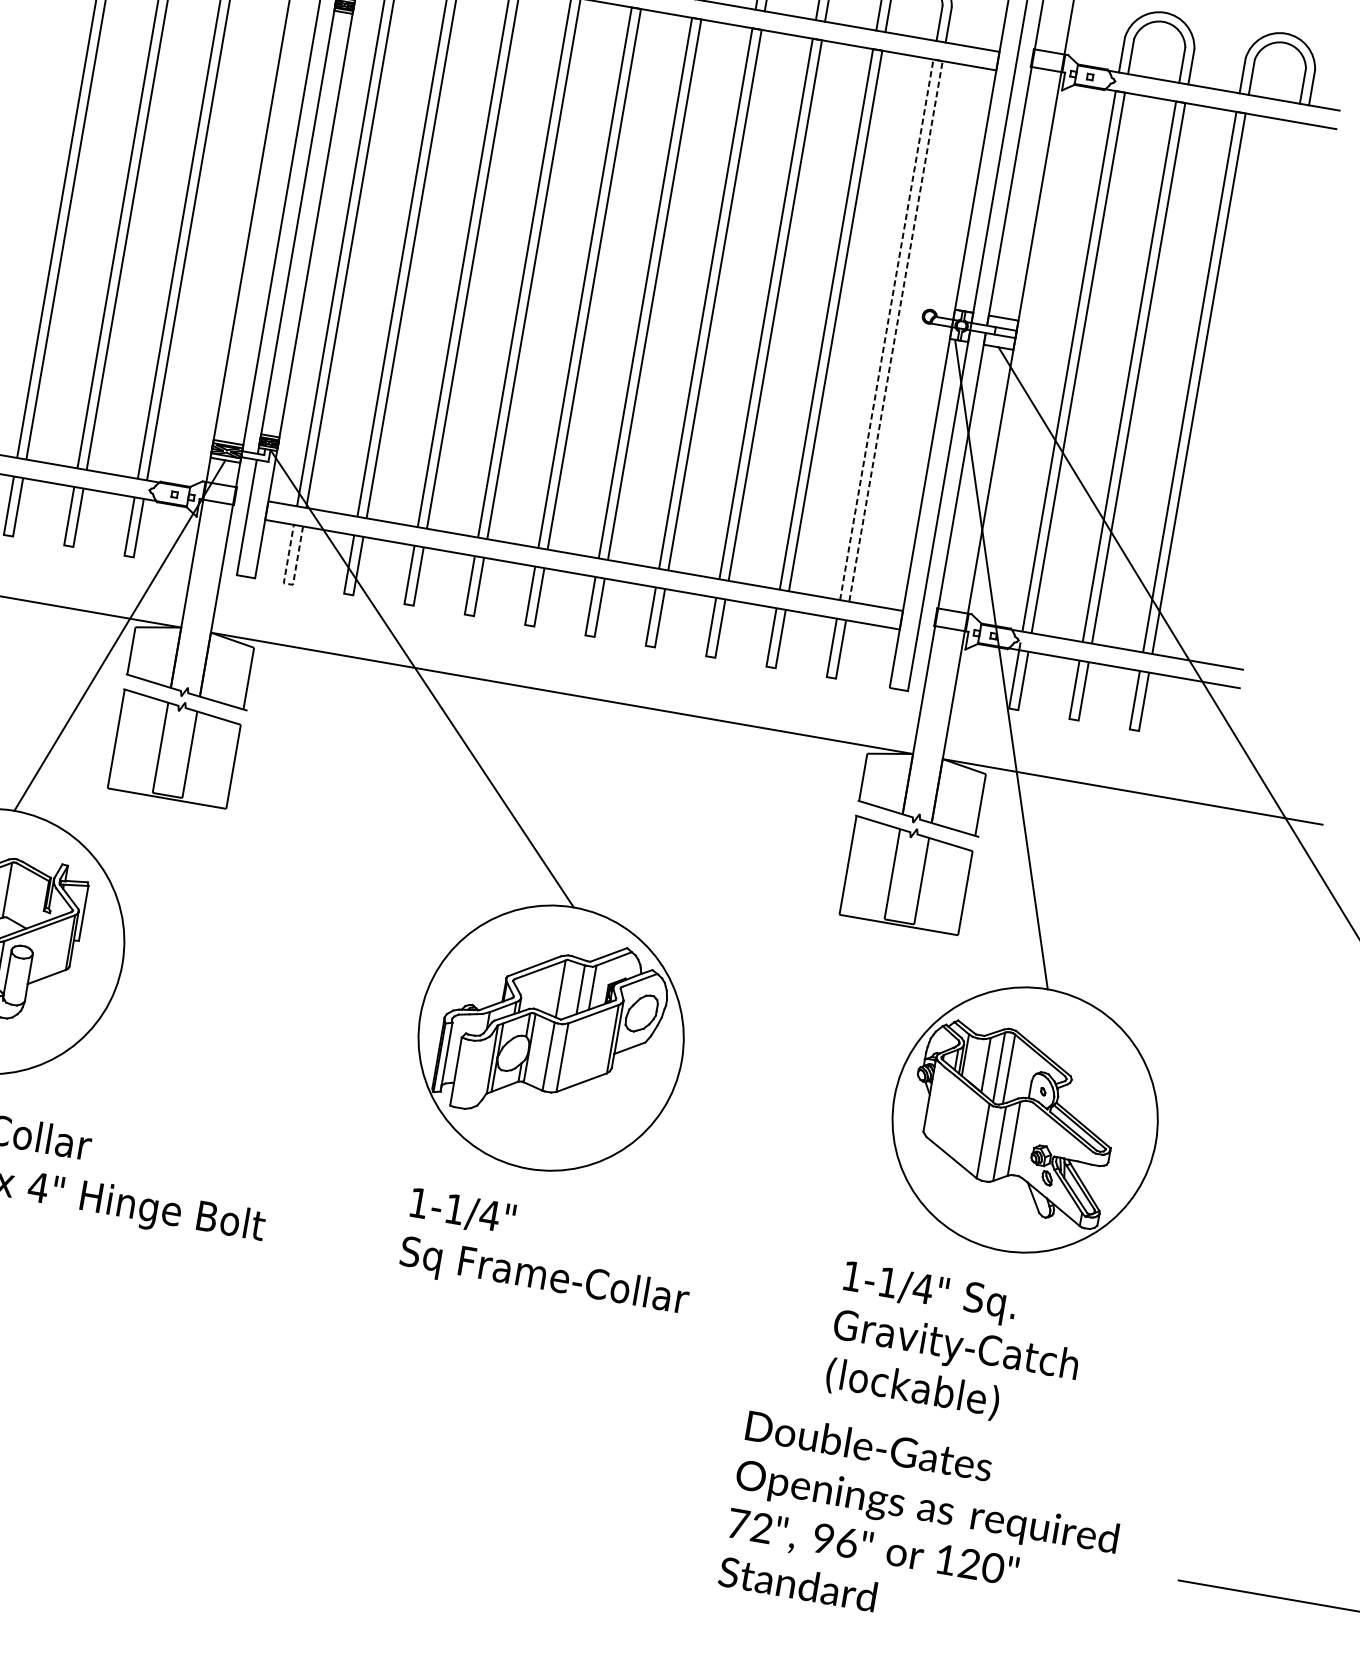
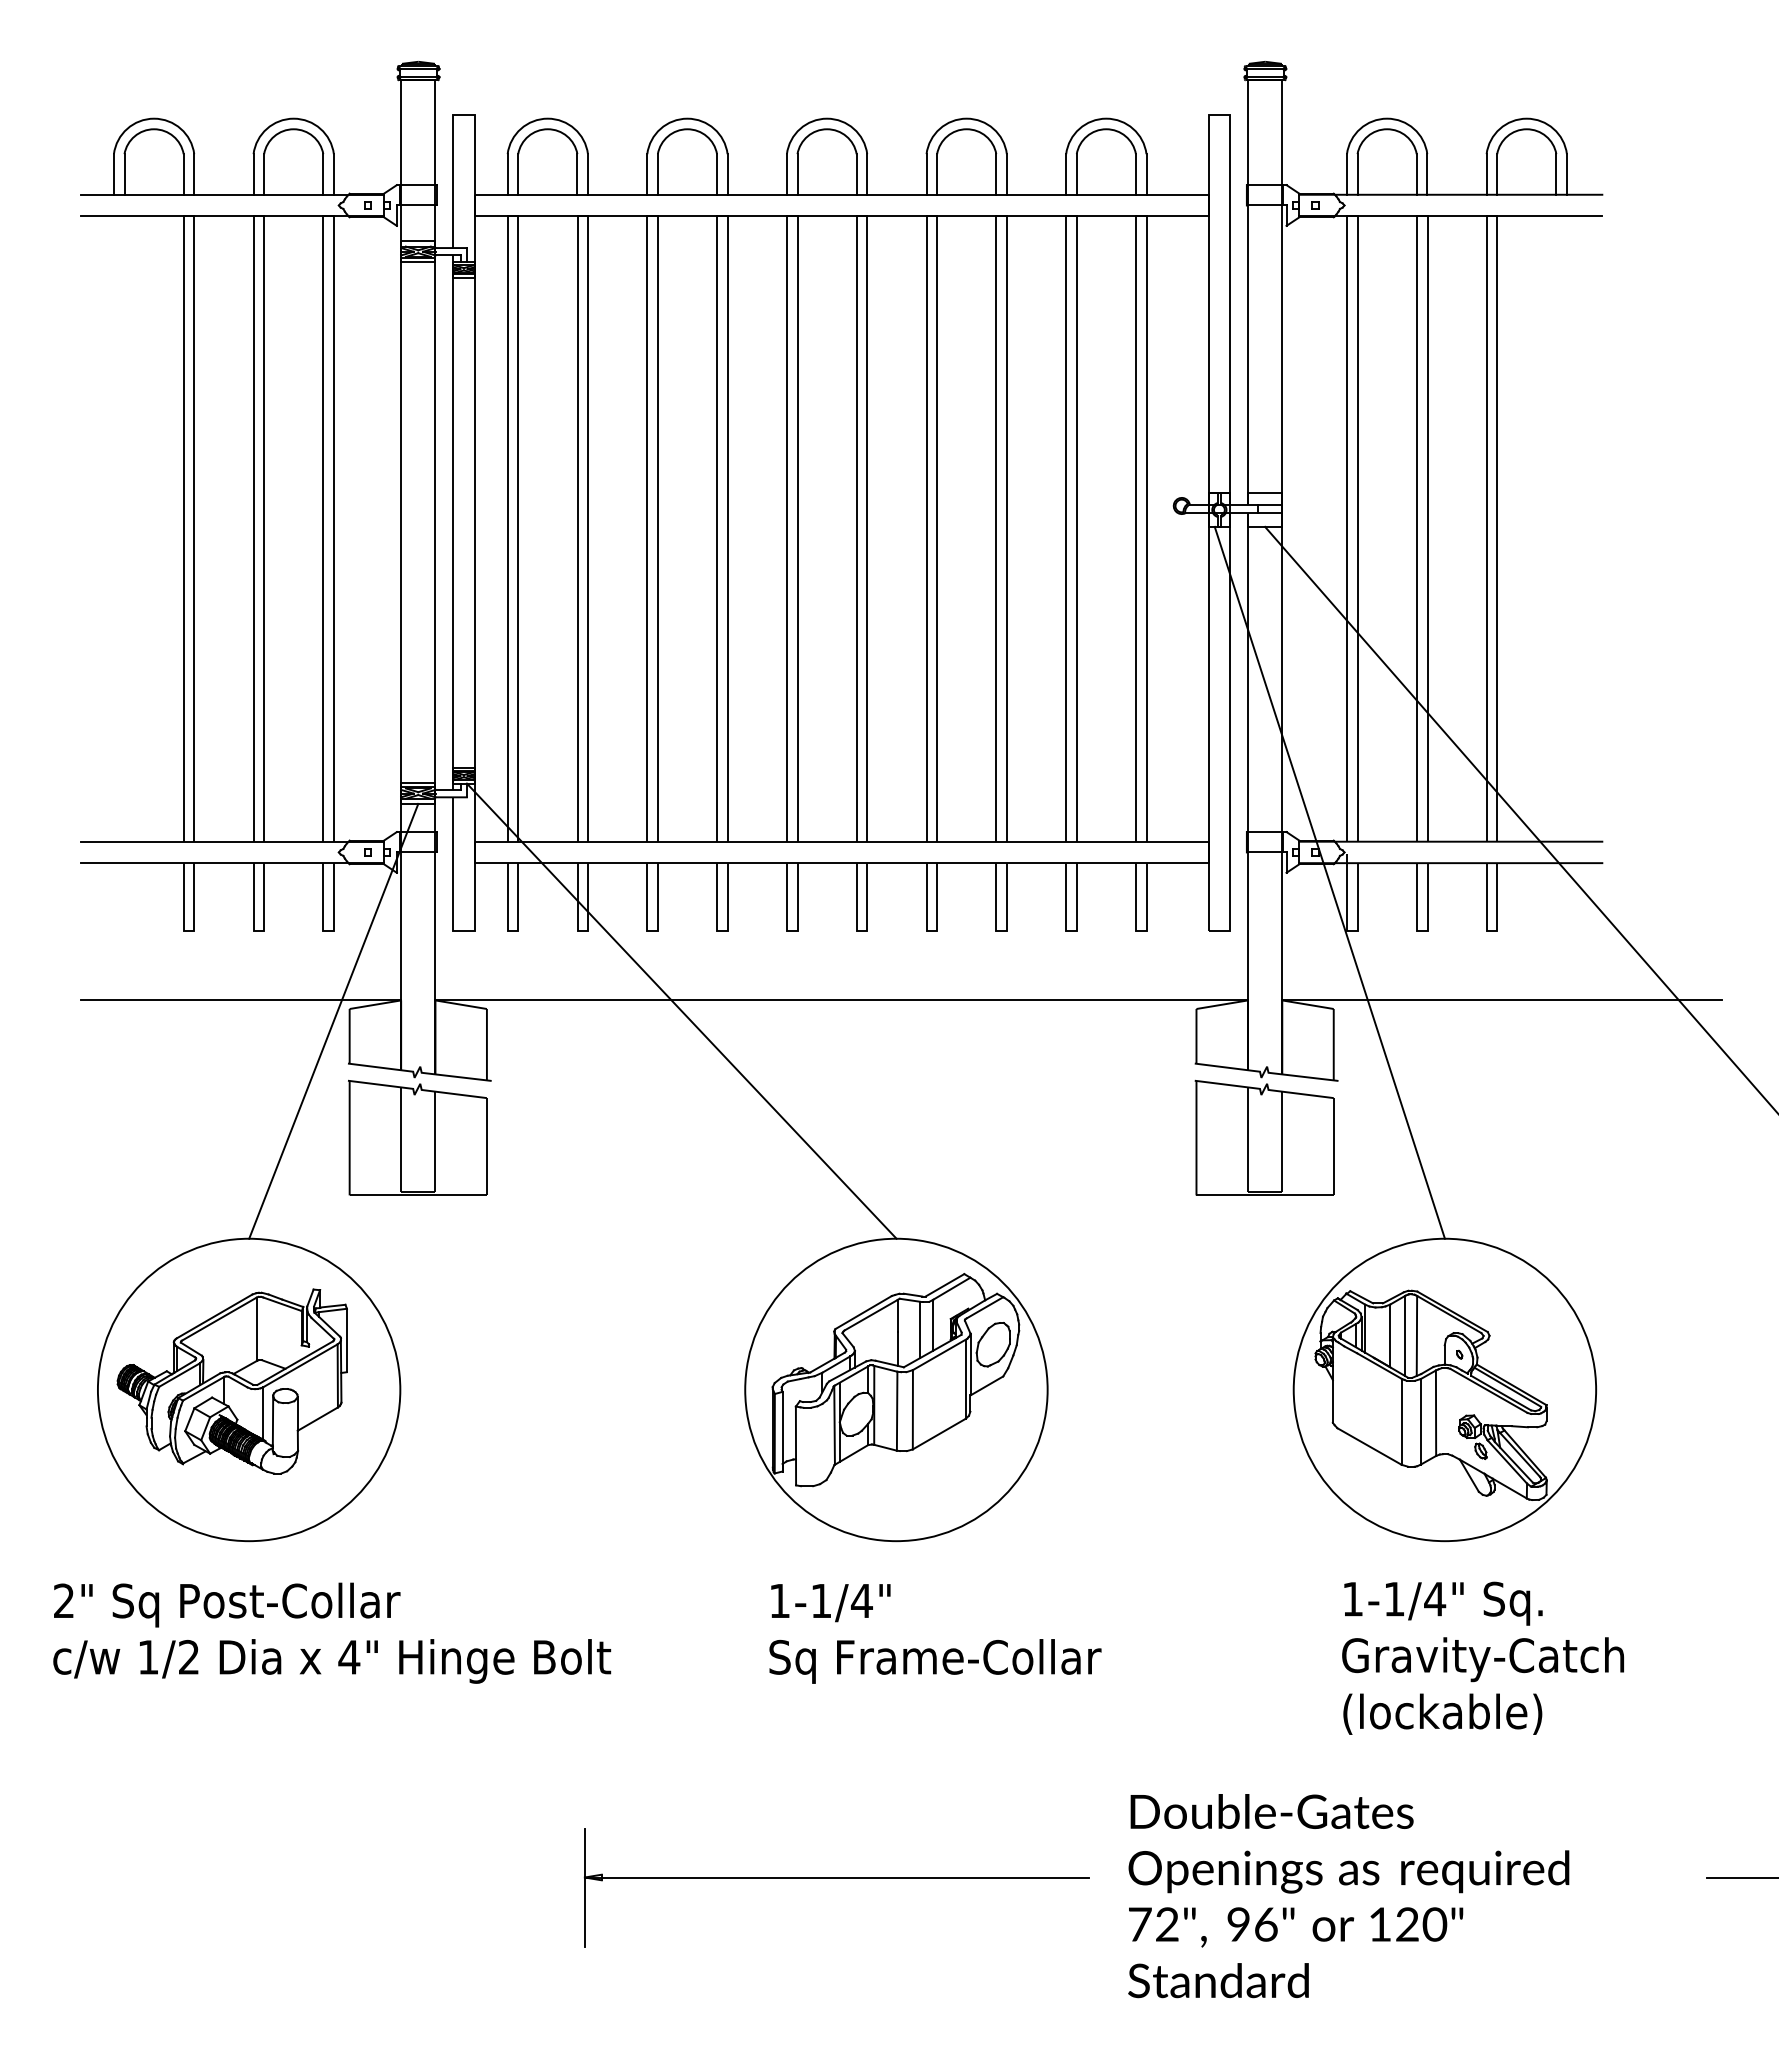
line: (938, 60) -> (1141, 216), dashed -> solid
line: (287, 583) -> (512, 930), dashed -> solid
text: (955, 1346) -> (1482, 1657), moved
part: (426, 1451) -> (836, 1878), added
text: (922, 1530) -> (1348, 1896), moved

